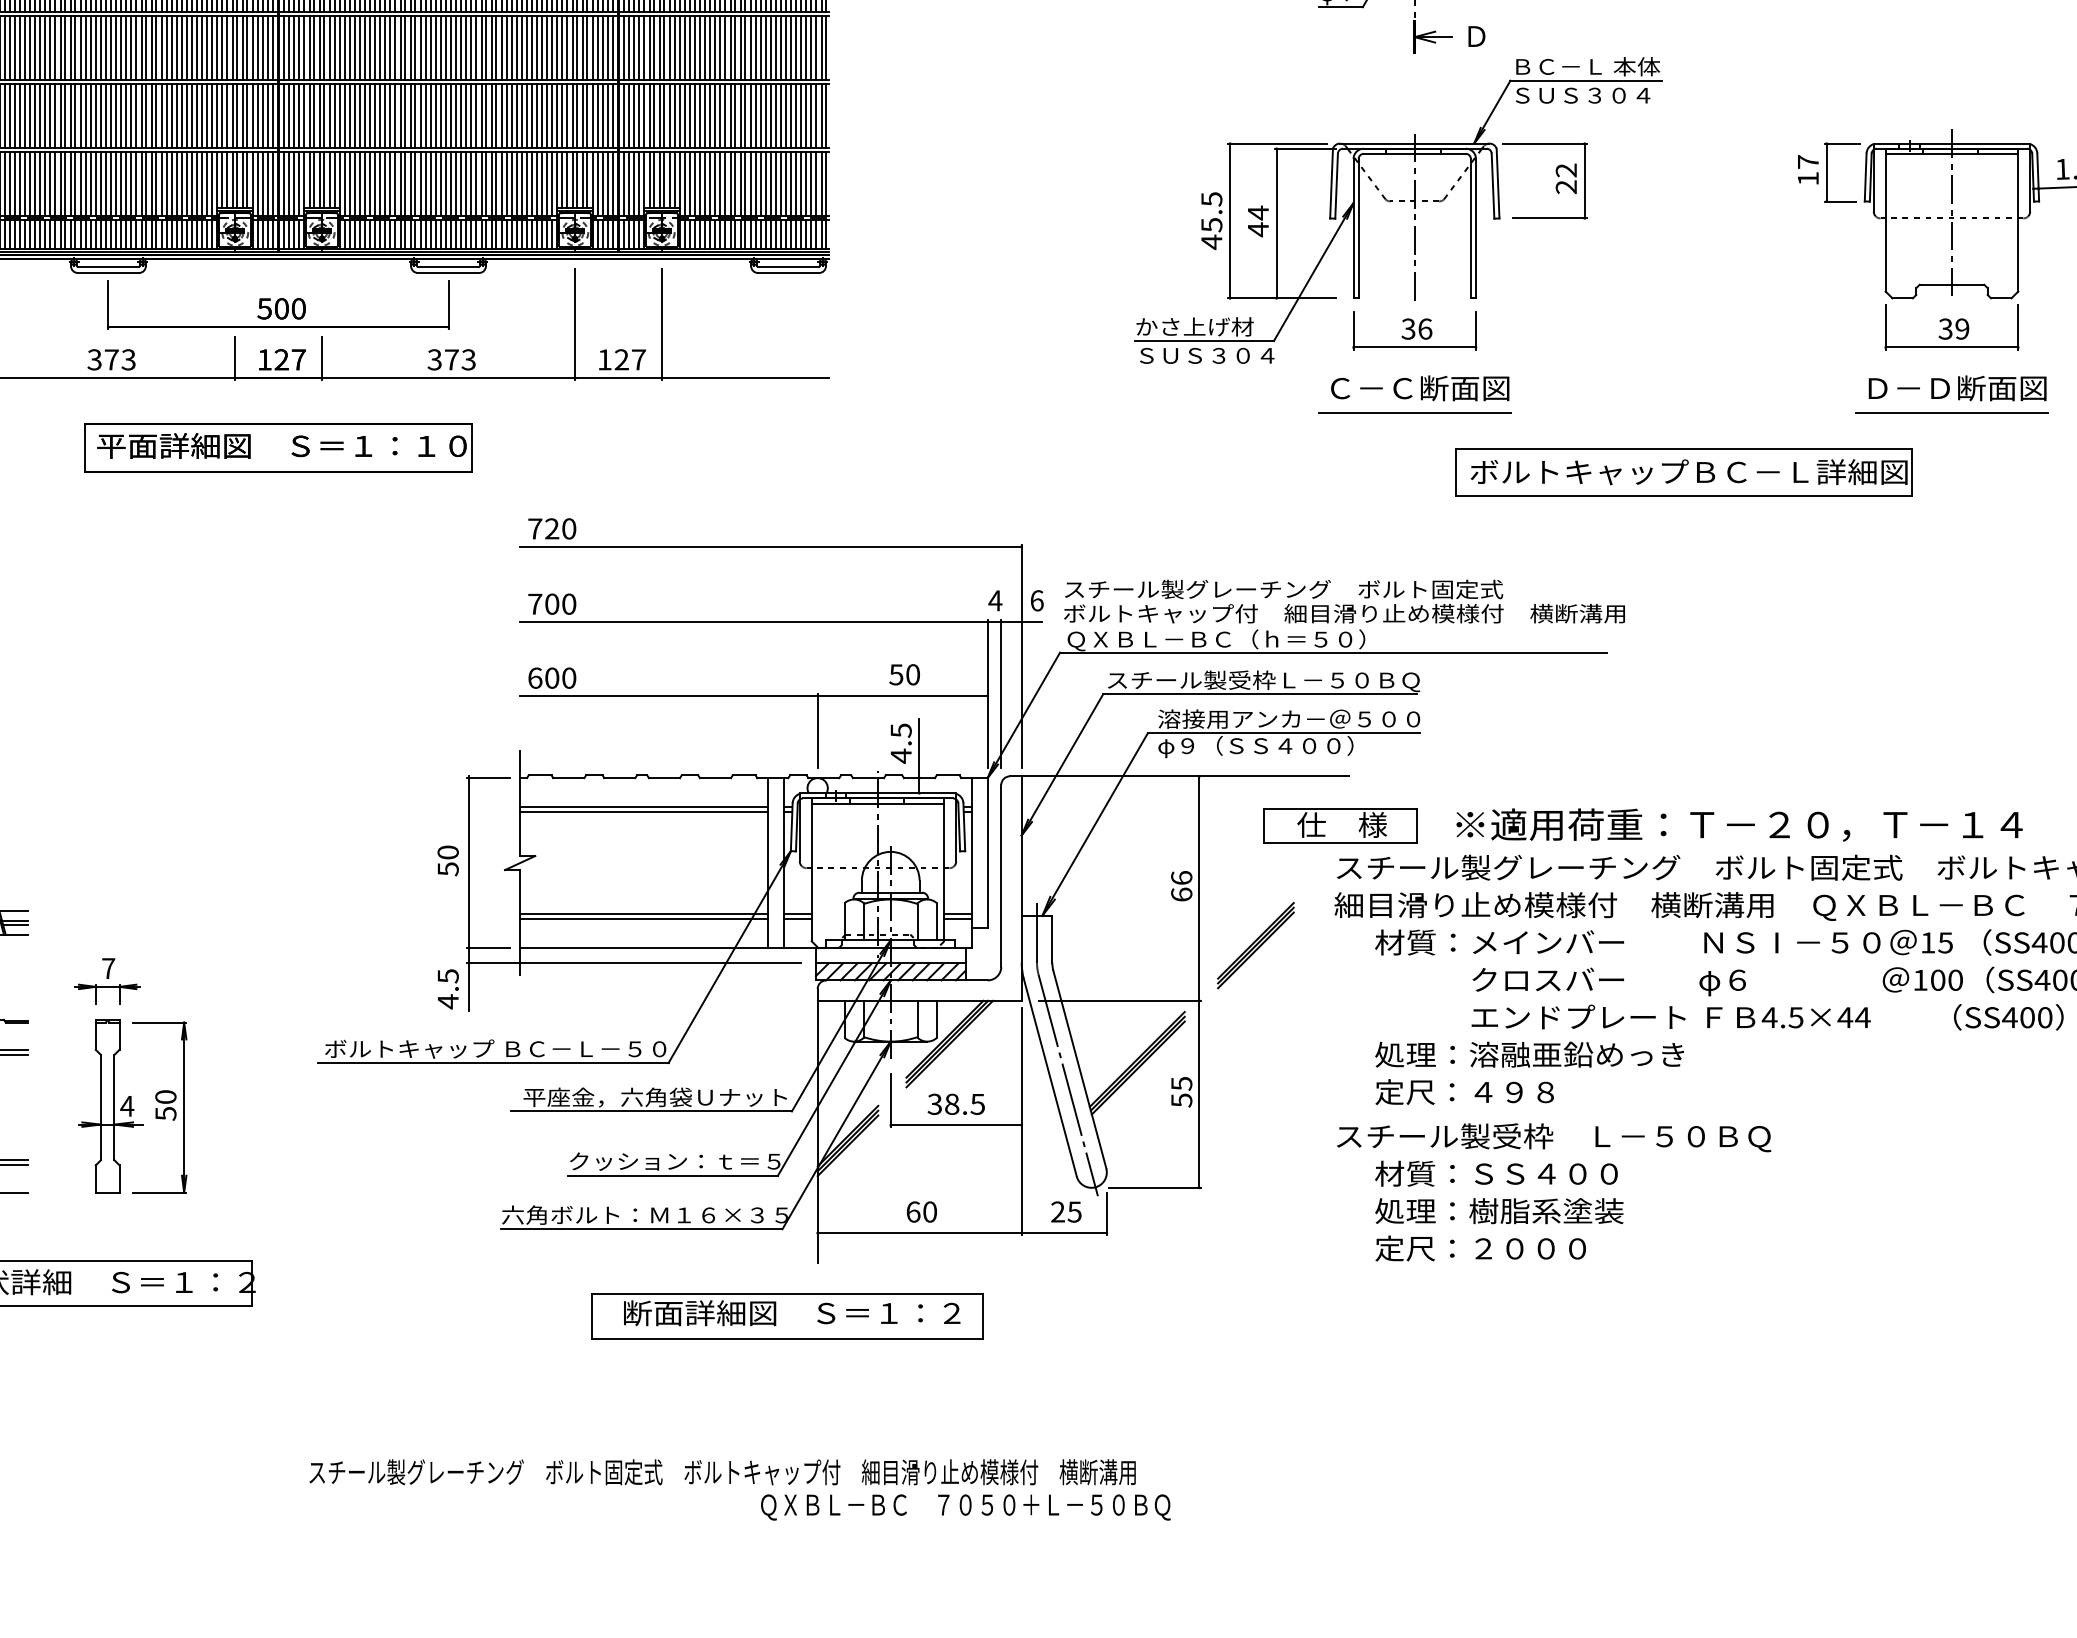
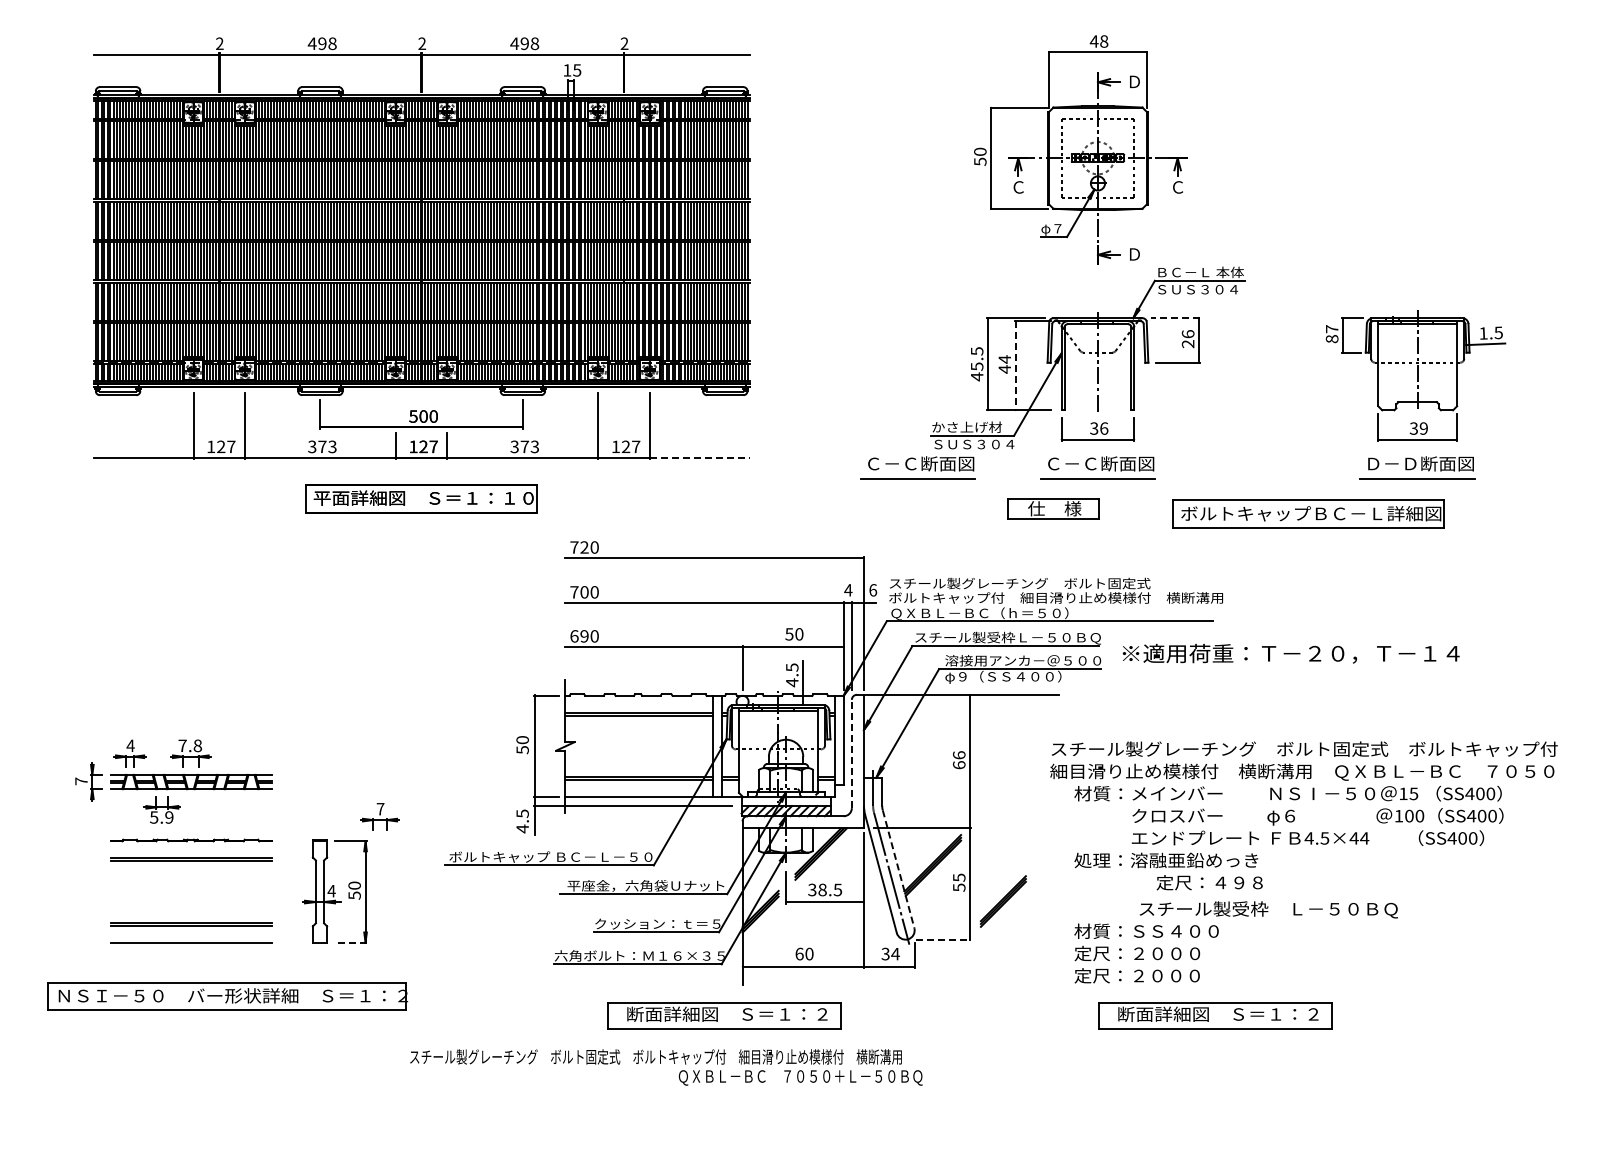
line: (1545, 144) -> (1175, 318), solid -> dashed
text: (1565, 170) -> (1187, 334), 22 -> 26
text: (1807, 179) -> (1331, 339), 17 -> 87
line: (1276, 223) -> (1015, 365), solid -> dashed
line: (745, 377) -> (699, 457), solid -> dashed
part: (1111, 394) -> (917, 467), added
part: (1684, 471) -> (1308, 513), moved
text: (552, 678) -> (584, 636), 600 -> 690
part: (1340, 824) -> (1053, 508), moved
text: (1738, 824) -> (1290, 653), moved
line: (1000, 875) -> (851, 753), solid -> dashed
part: (1254, 945) -> (1002, 901), moved
part: (106, 980) -> (379, 816), moved
line: (1079, 1069) -> (898, 869), solid -> dashed
text: (1464, 1091) -> (1209, 882), moved
text: (1553, 1137) -> (1268, 909), moved
line: (1155, 1187) -> (943, 939), solid -> dashed
line: (158, 1192) -> (350, 942), solid -> dashed
text: (1499, 1211) -> (1148, 953), 処理：樹脂系塗装 -> 定尺：２０００
text: (1066, 1212) -> (890, 954), 25 -> 34
part: (1612, 1315) -> (1215, 1015), added
text: (740, 1489) -> (666, 1067), moved

